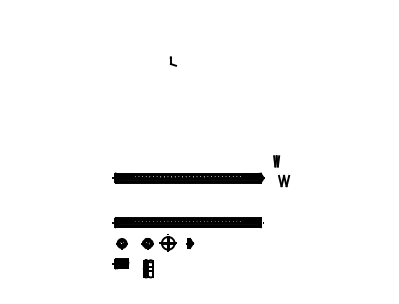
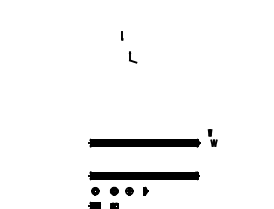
line: (158, 32) -> (122, 36), added
part: (173, 61) -> (133, 57), size x1.67
part: (281, 170) -> (212, 137), size x0.71
part: (168, 243) -> (129, 191), size x0.71

